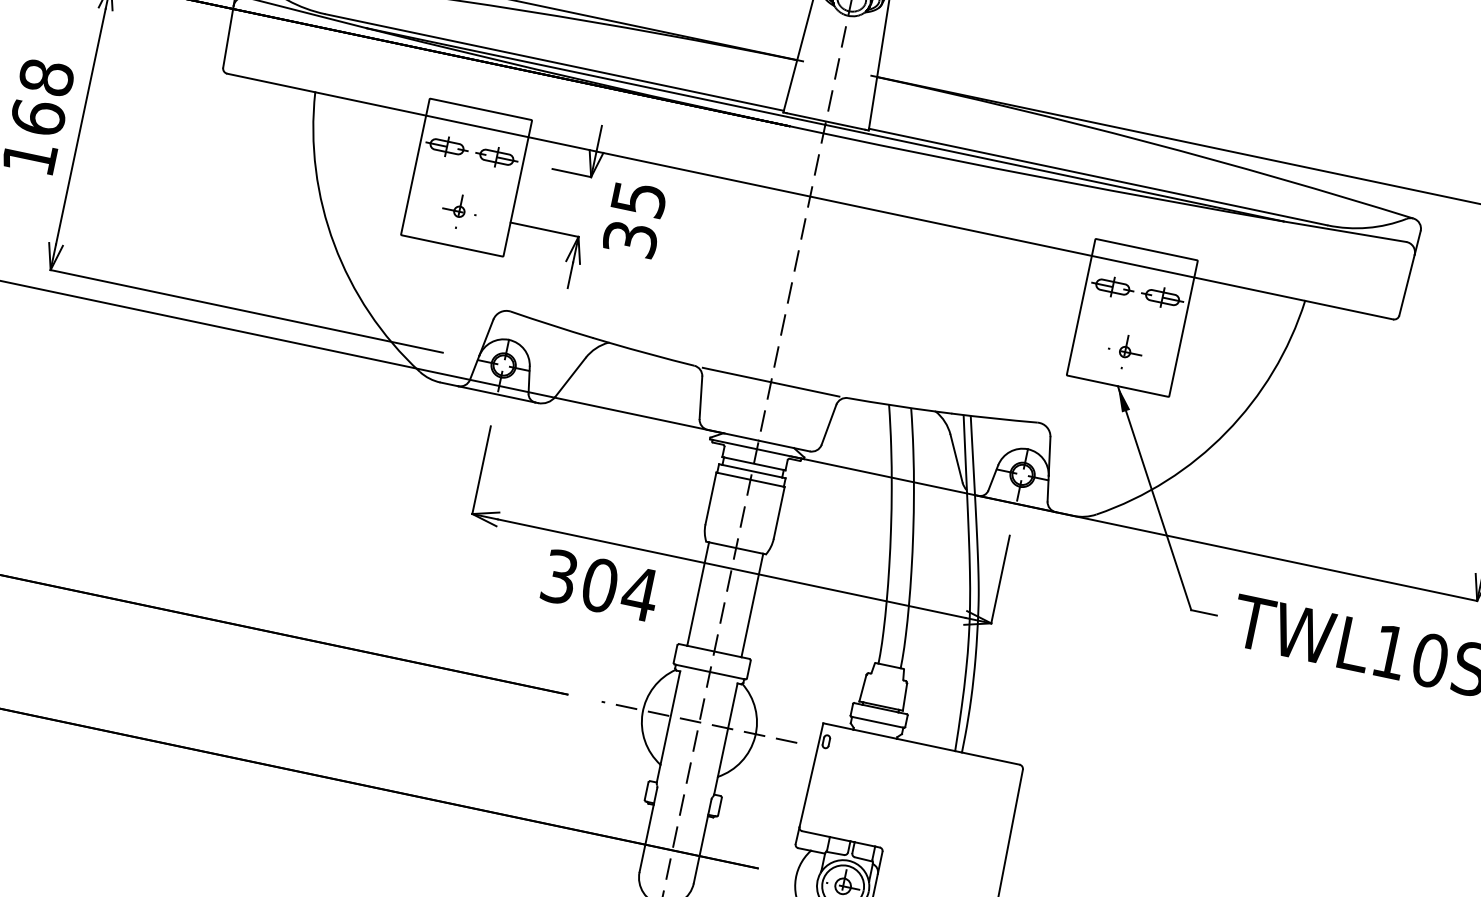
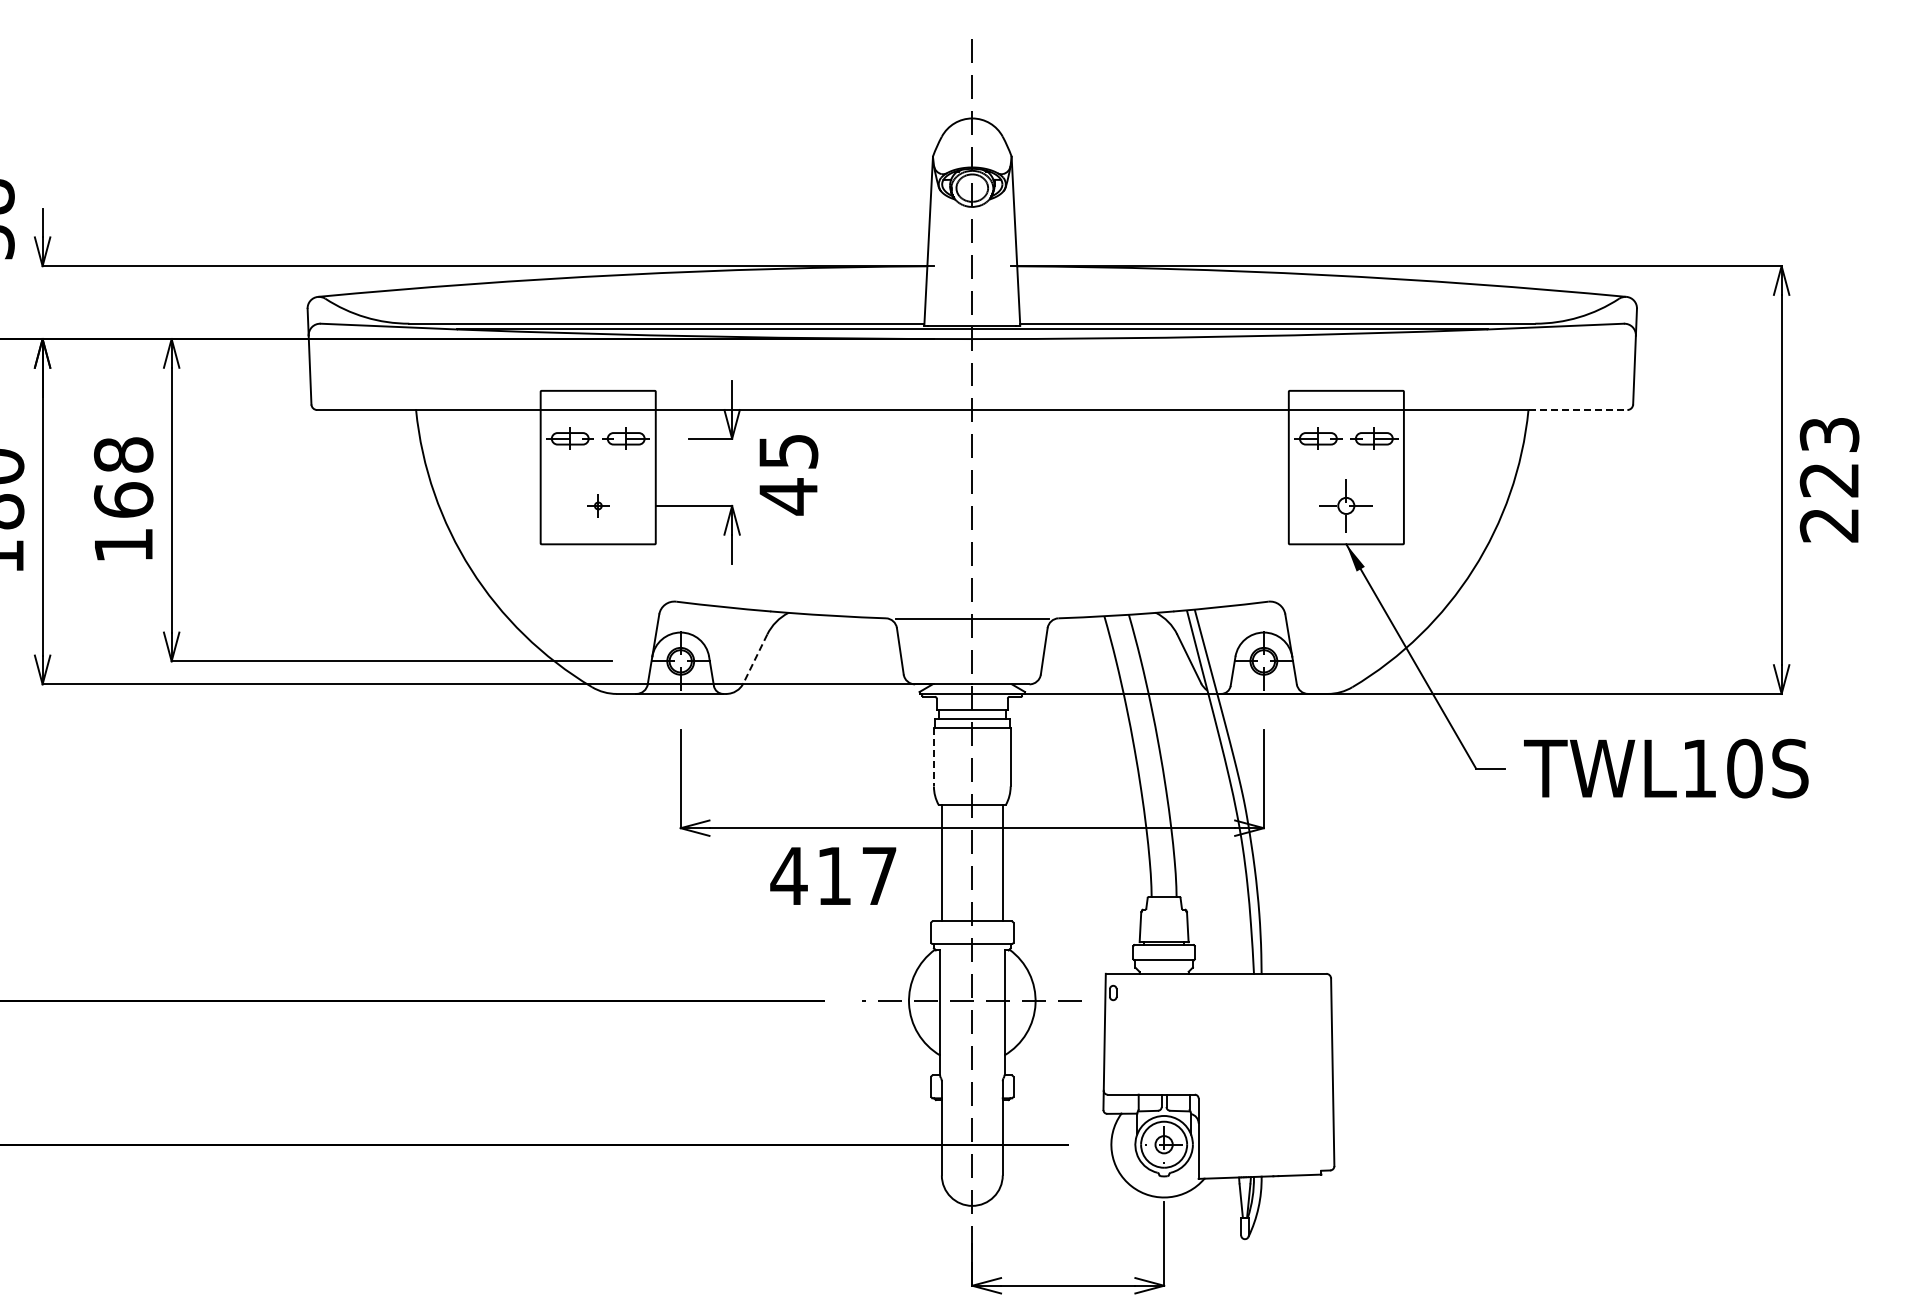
part: (459, 211) -> (598, 505), size x0.6
text: (630, 239) -> (788, 496), 35 -> 45
line: (1349, 310) -> (1578, 410), solid -> dashed
part: (1125, 351) -> (1346, 505), size x1.4
line: (570, 377) -> (755, 659), solid -> dashed
line: (710, 498) -> (933, 757), solid -> dashed
text: (600, 584) -> (834, 875), 304 -> 417

